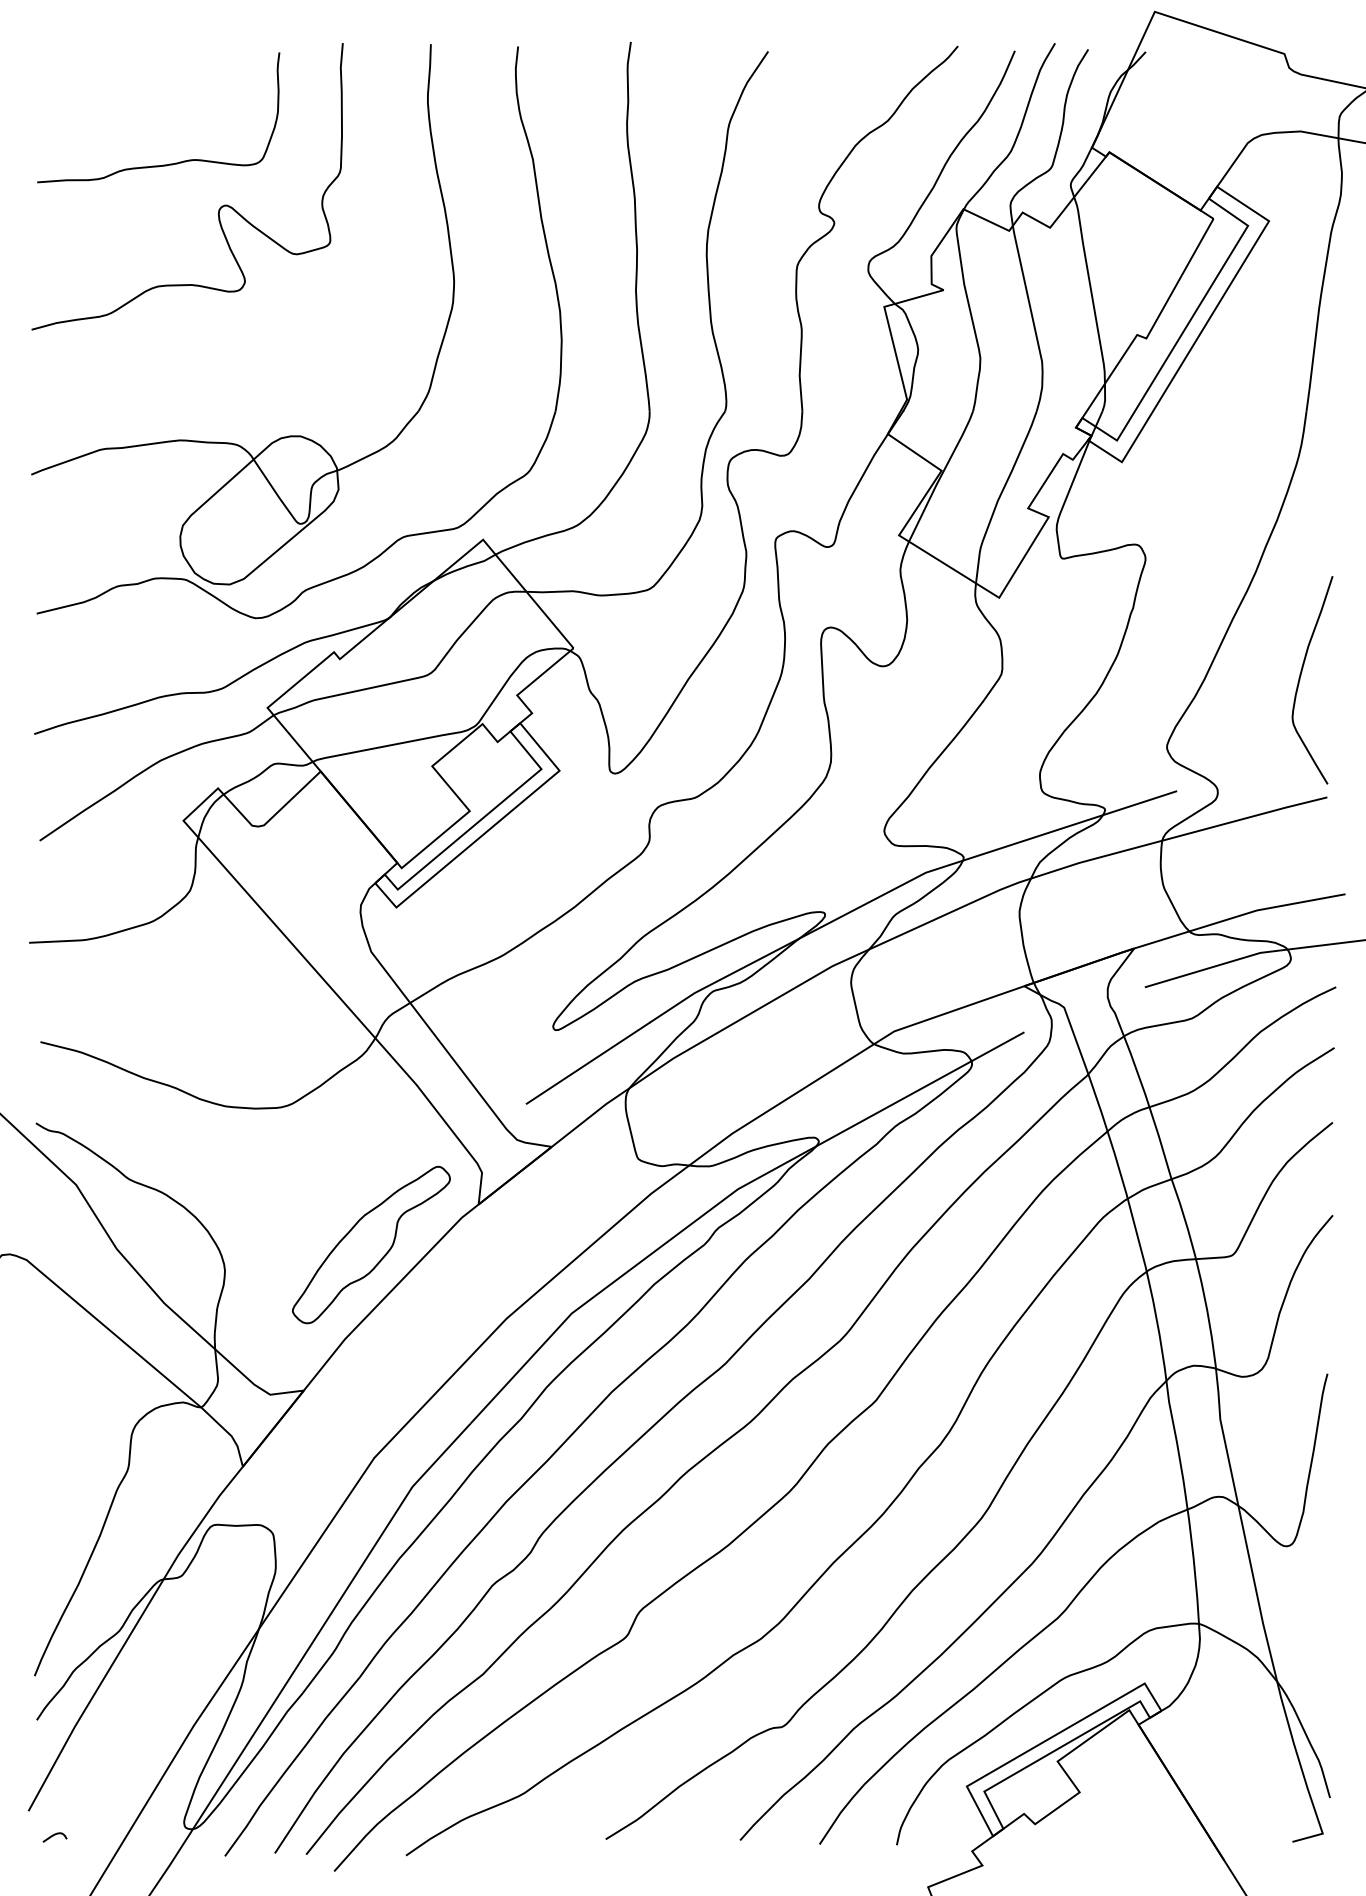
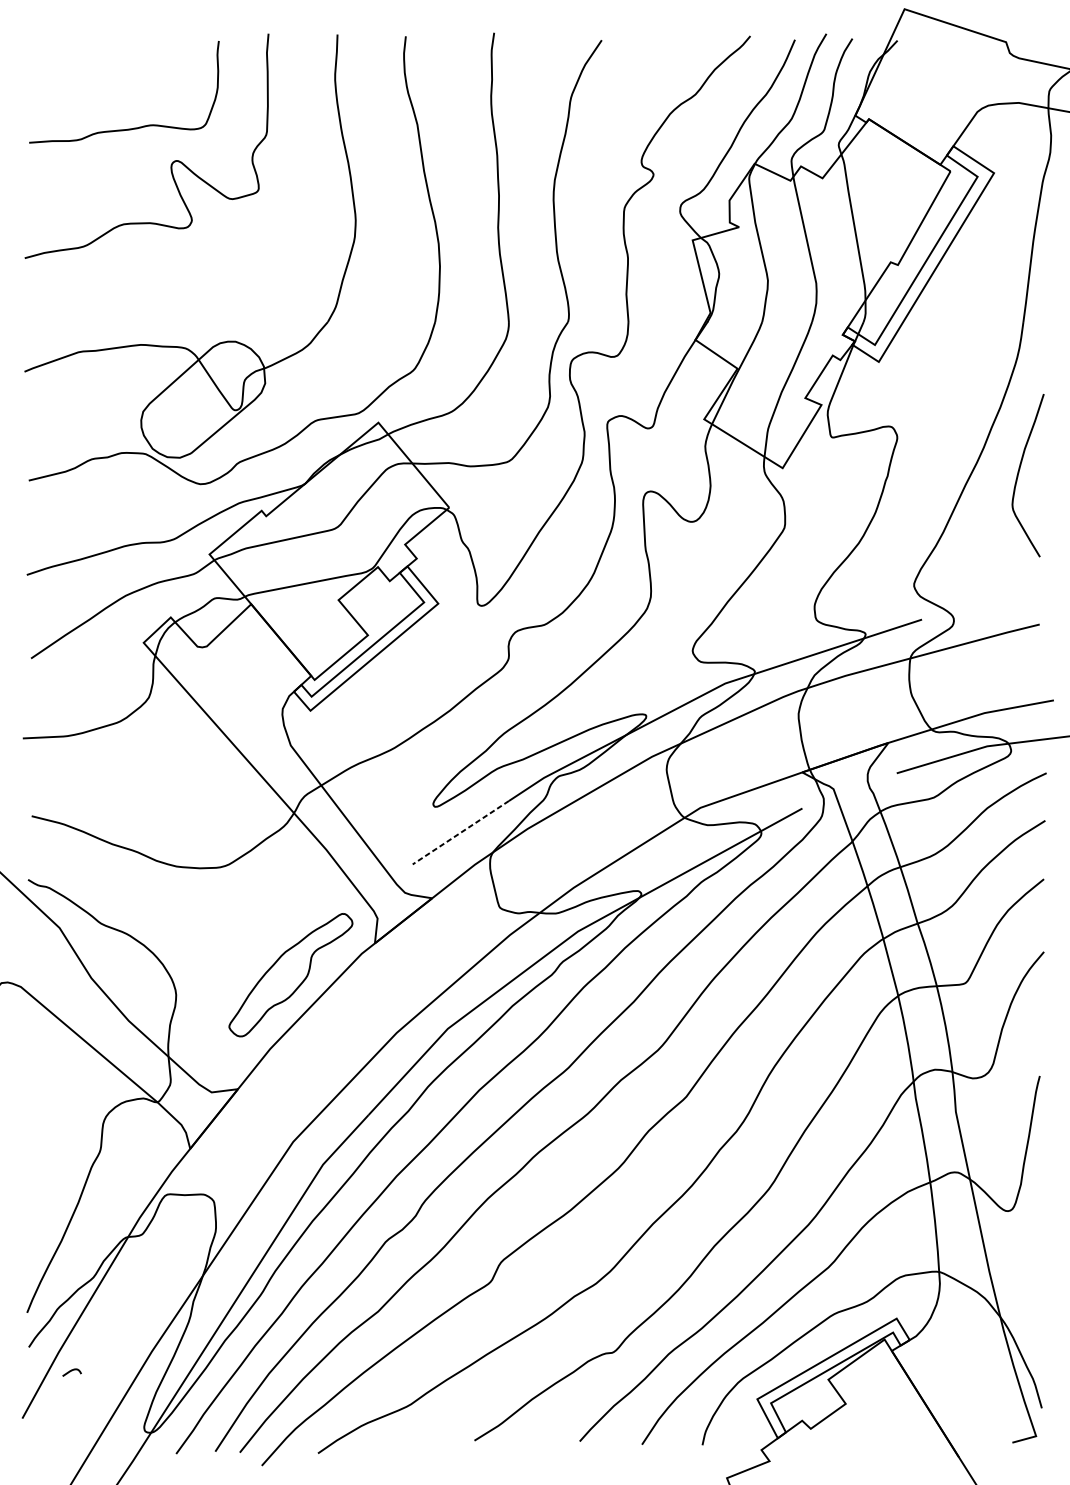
curve: (1300, 680) -> (1018, 475), moved
line: (588, 1063) -> (460, 832), solid -> dashed
curve: (53, 1836) -> (70, 1371), moved

